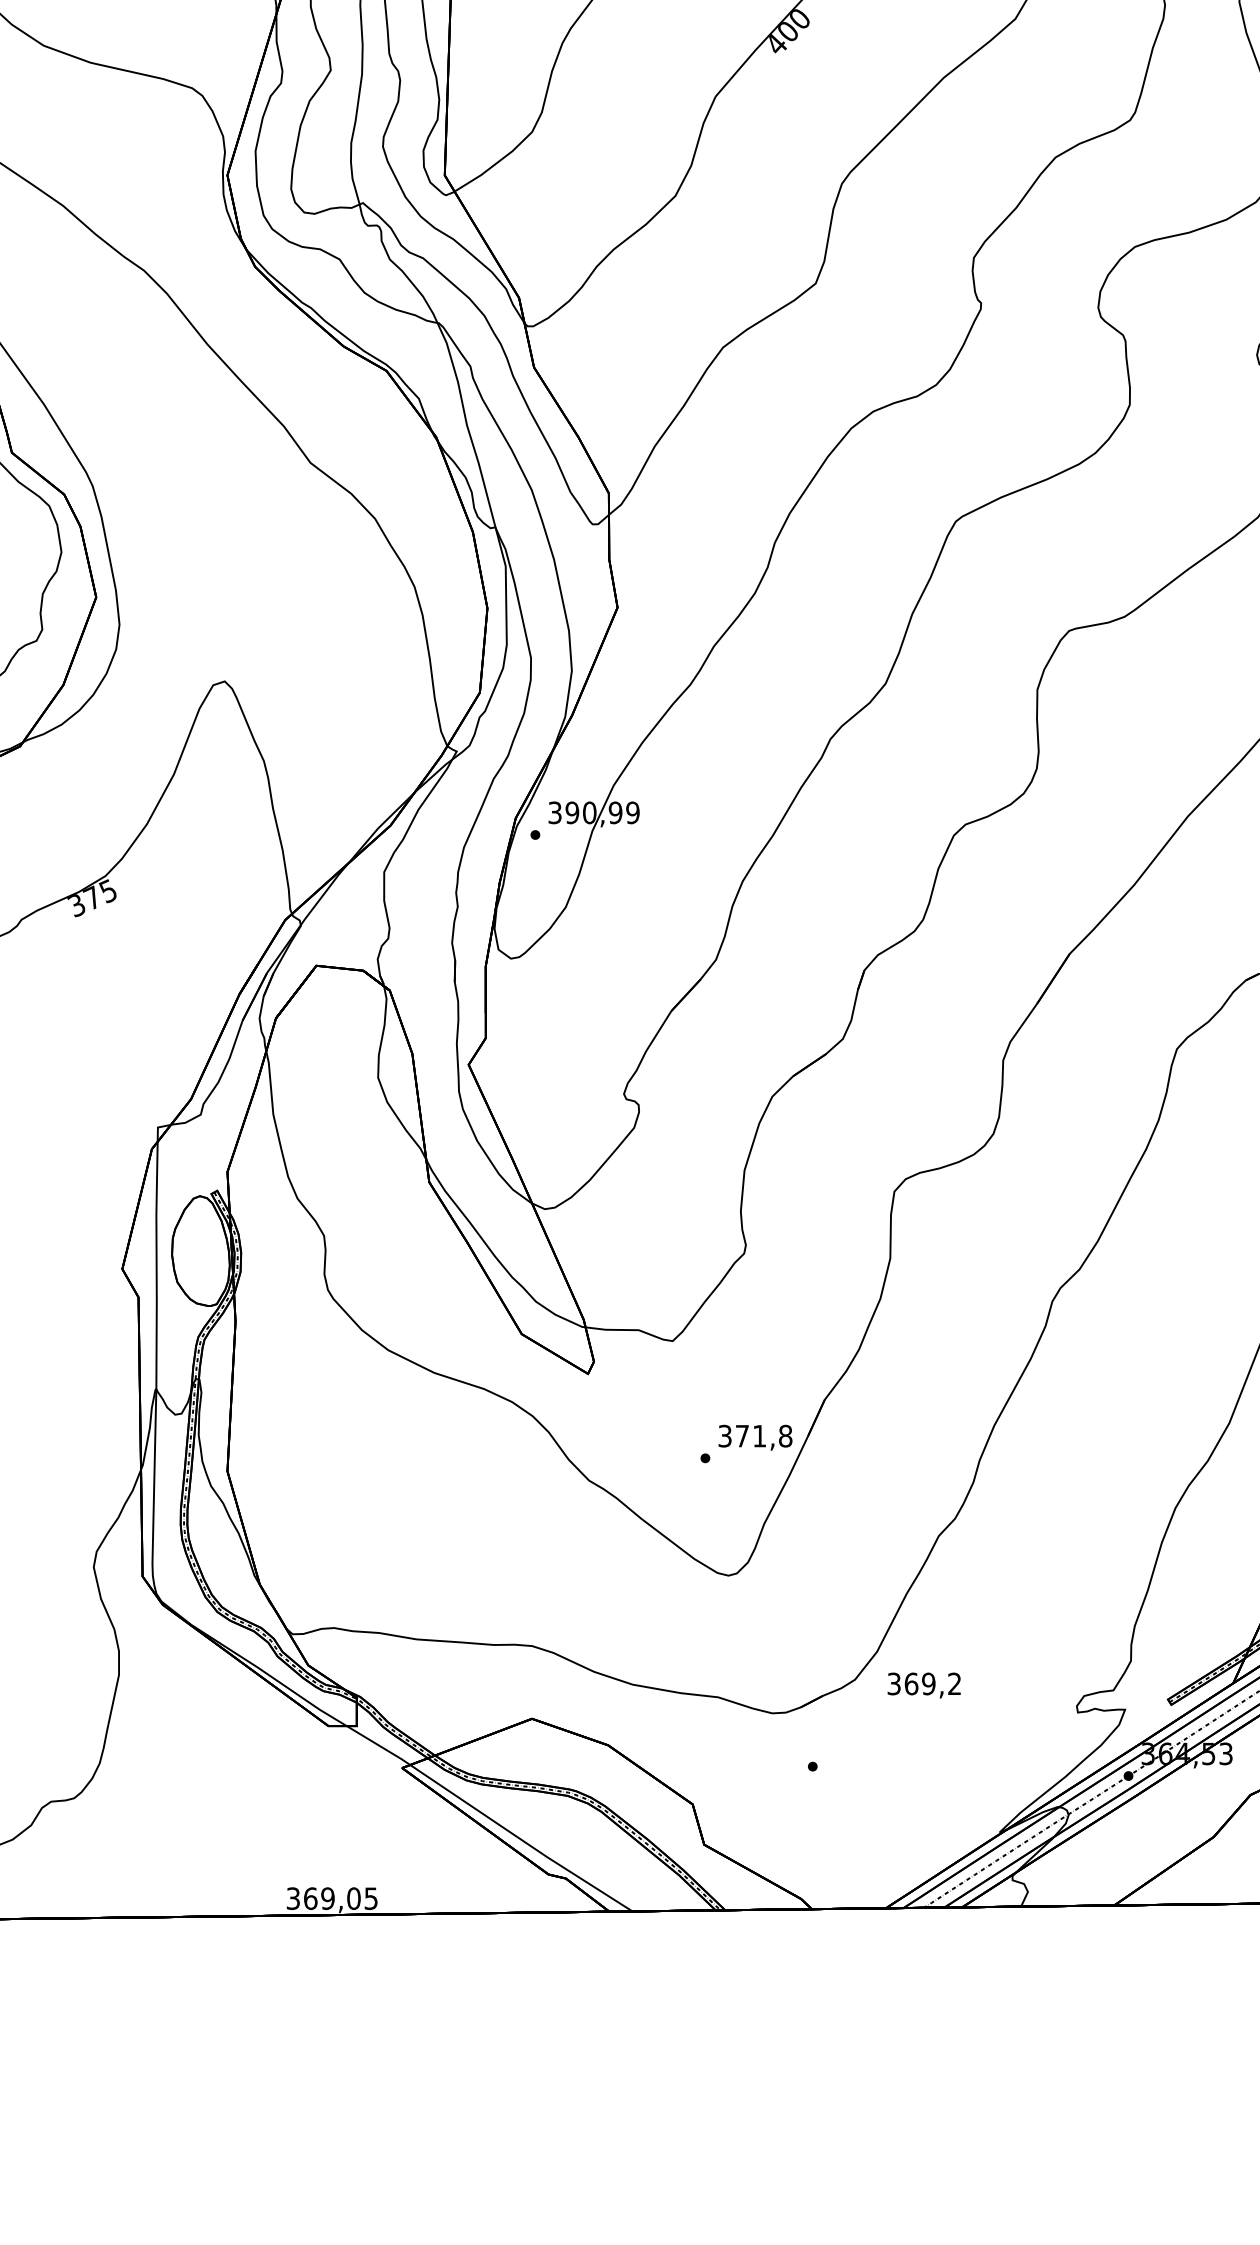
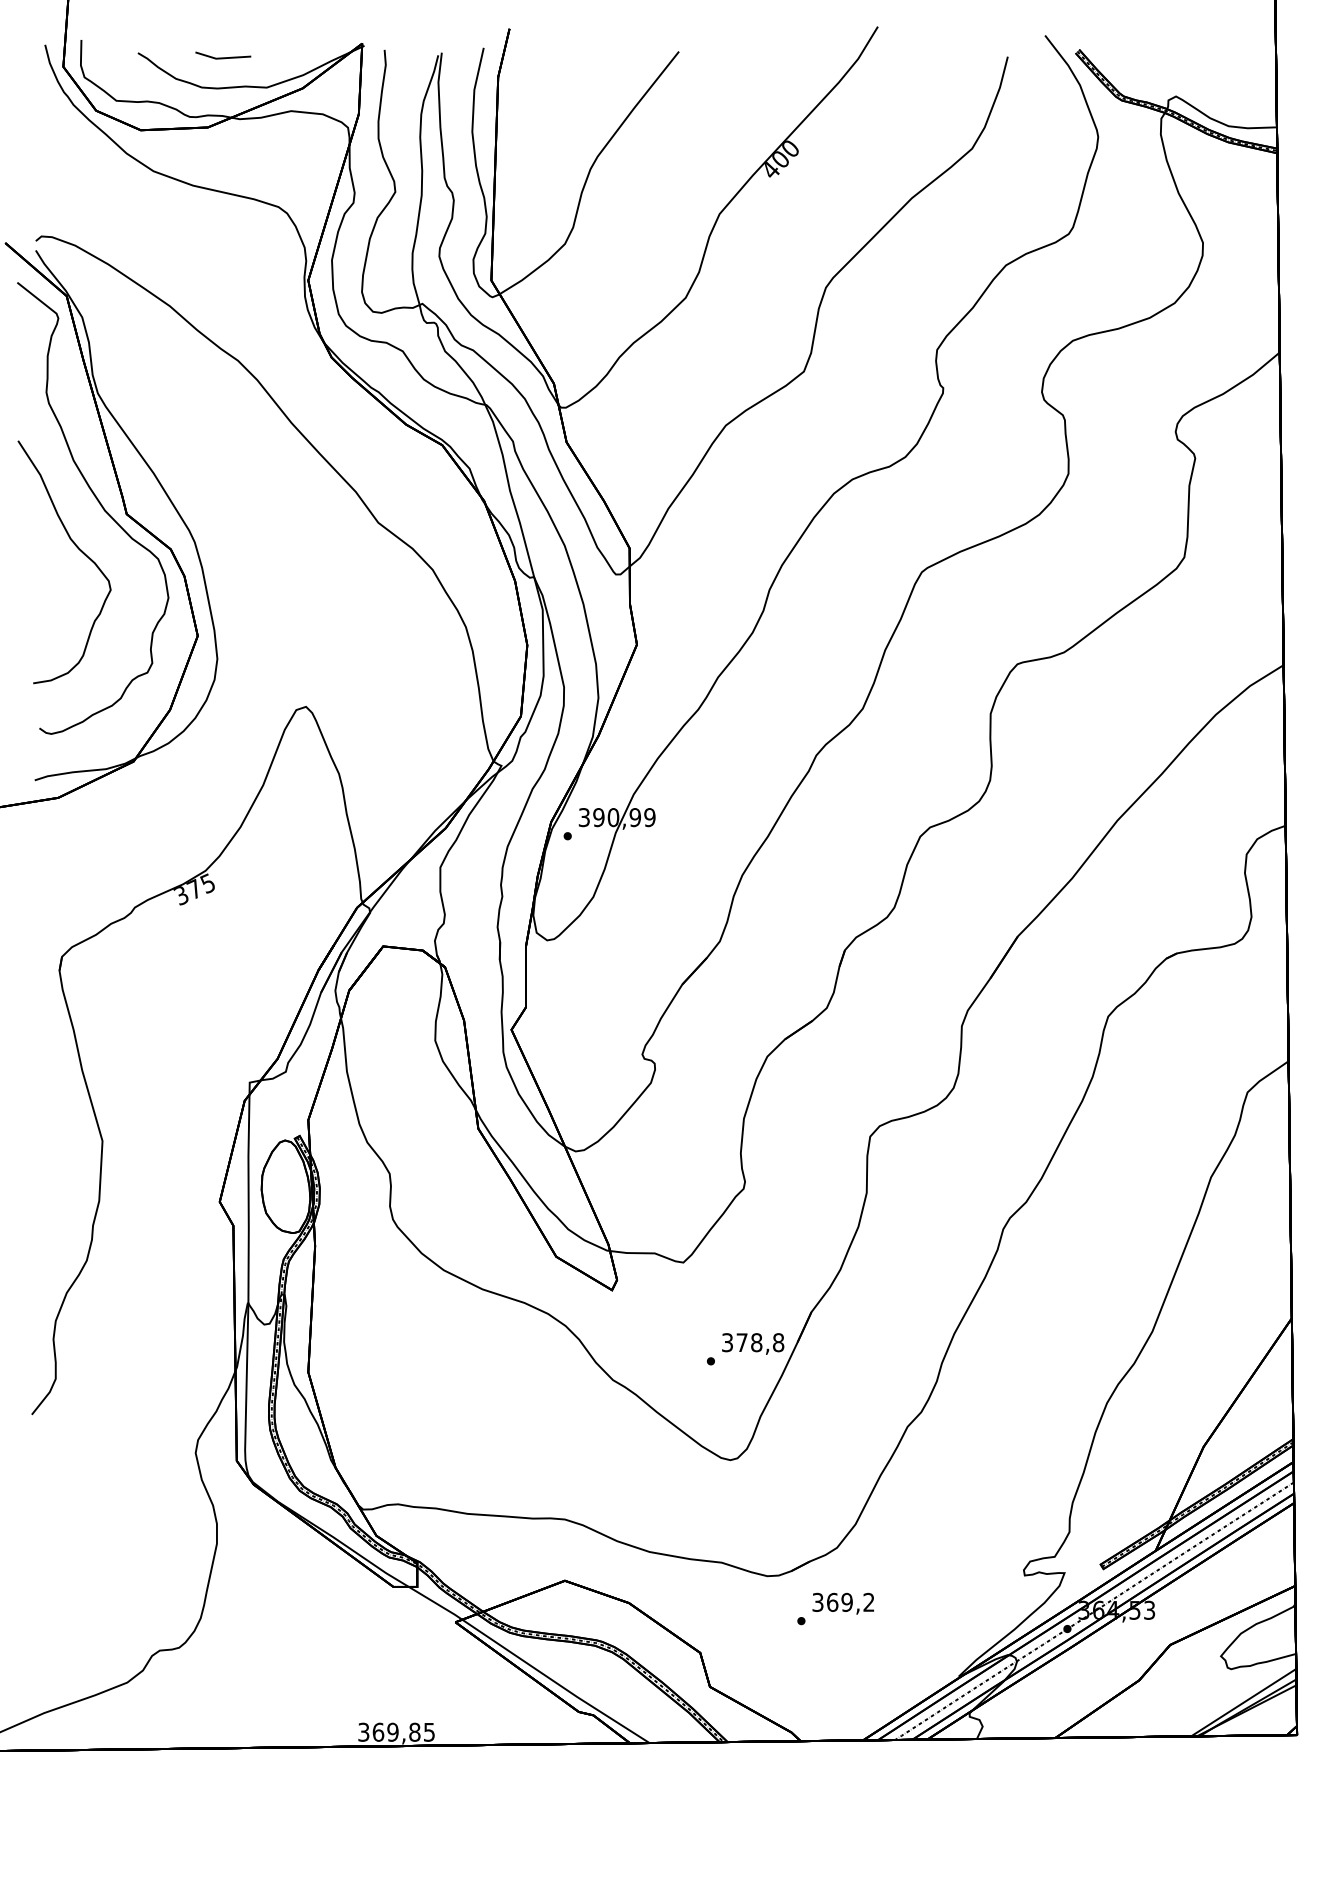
text: (759, 1435) -> (756, 1342), 371,8 -> 378,8
text: (923, 1685) -> (842, 1603), moved
text: (353, 1898) -> (414, 1732), 369,05 -> 369,85

